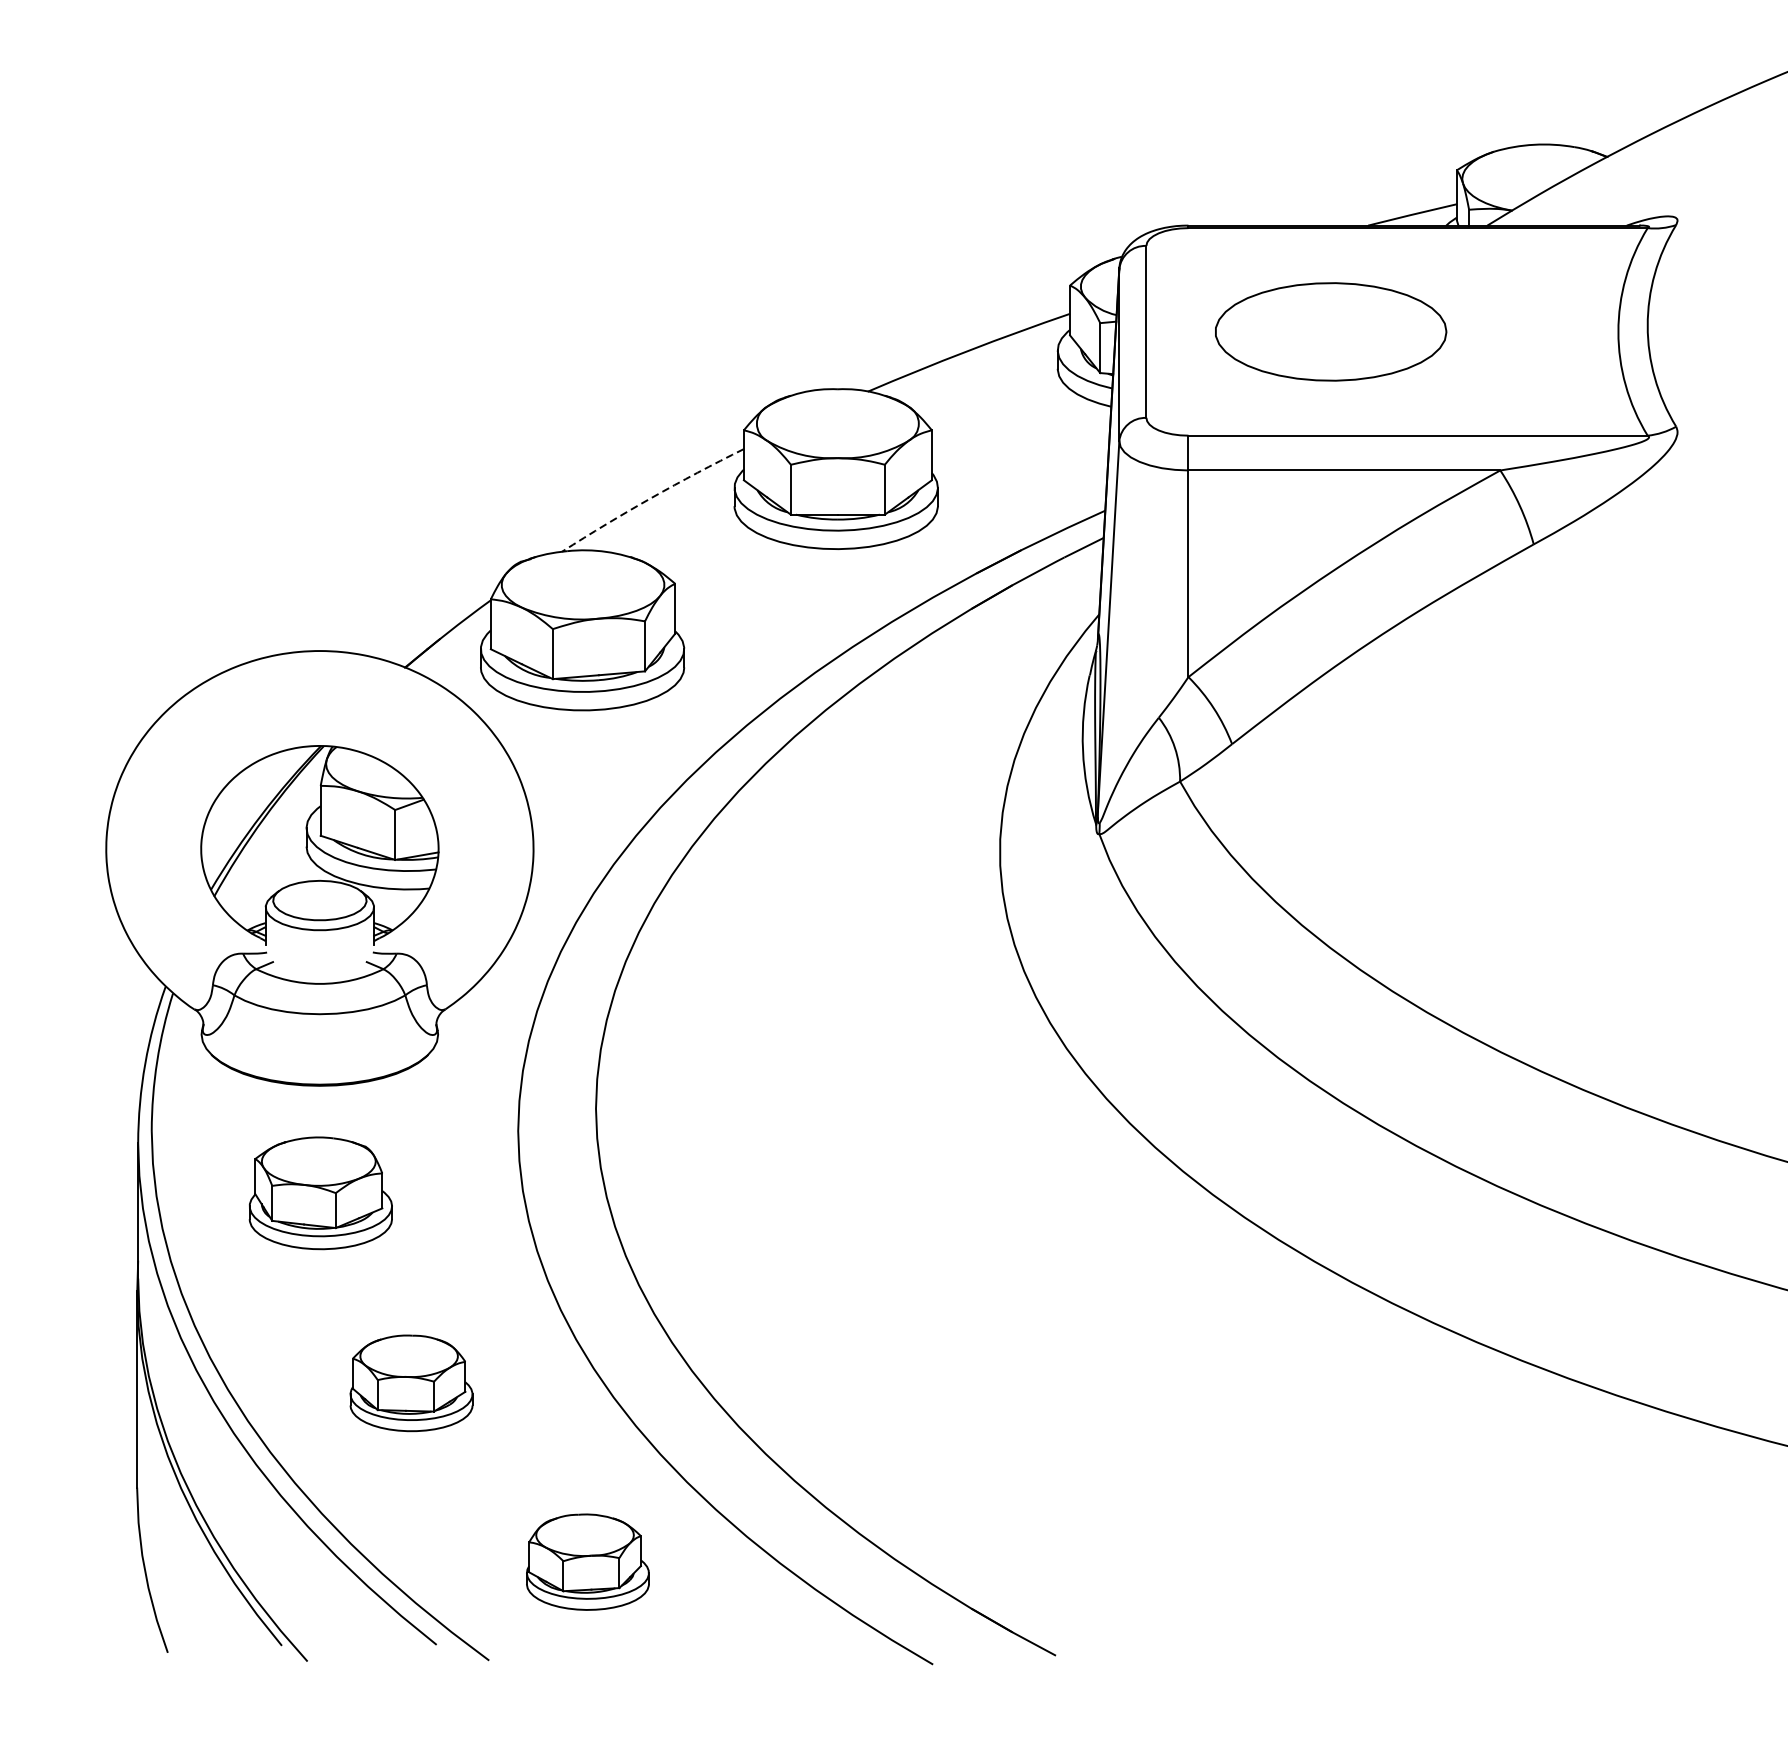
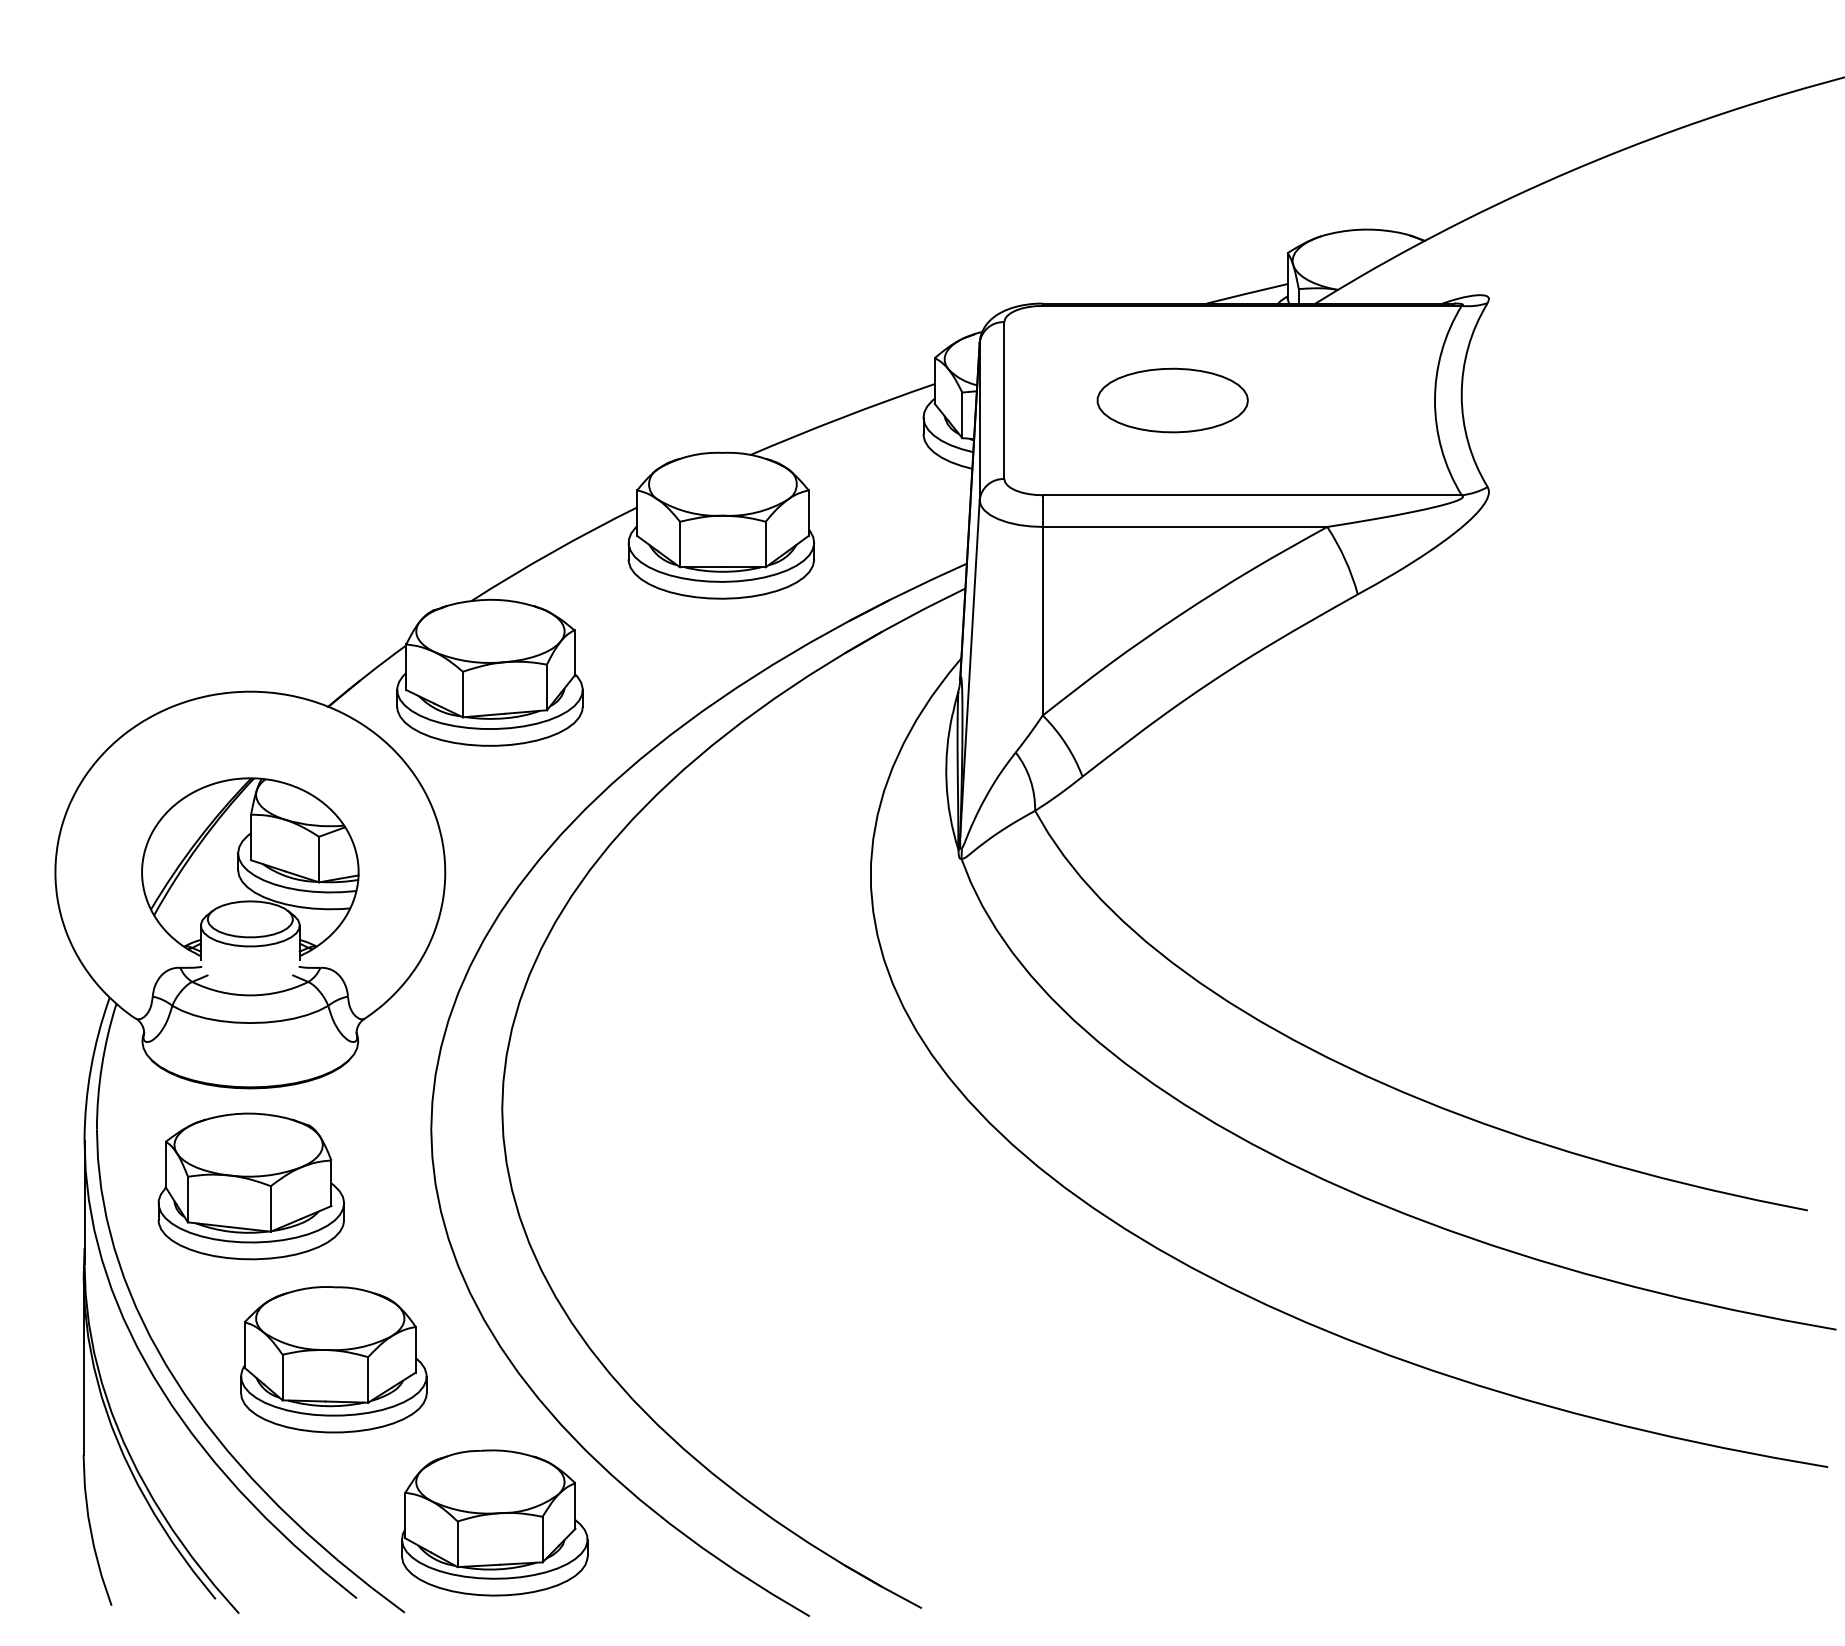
part: (1330, 331) -> (1172, 400), size x0.71
arc: (651, 498) -> (552, 552), dashed -> solid
part: (320, 1193) -> (250, 1186), size x1.43
part: (411, 1382) -> (333, 1359), size x1.67
part: (587, 1561) -> (494, 1522), size x1.67

